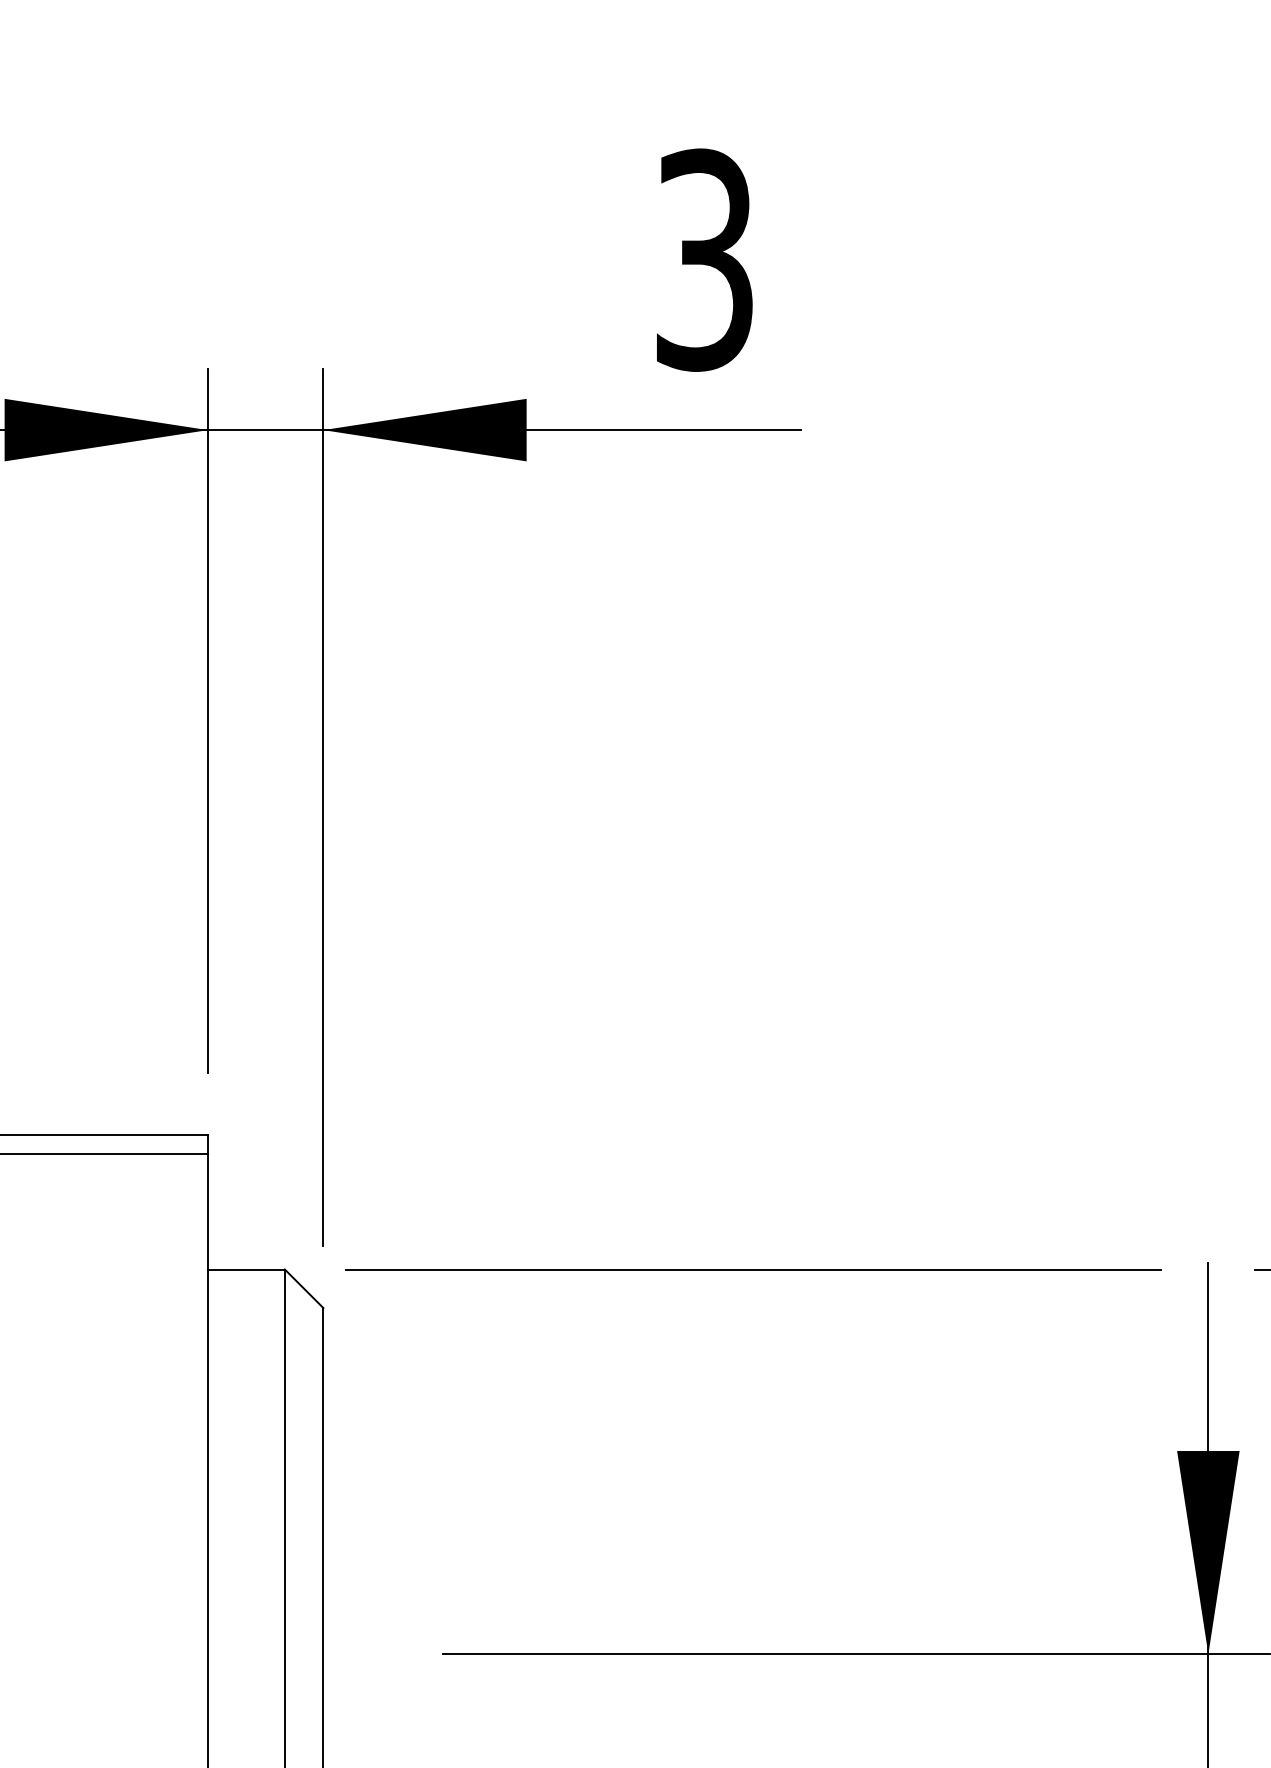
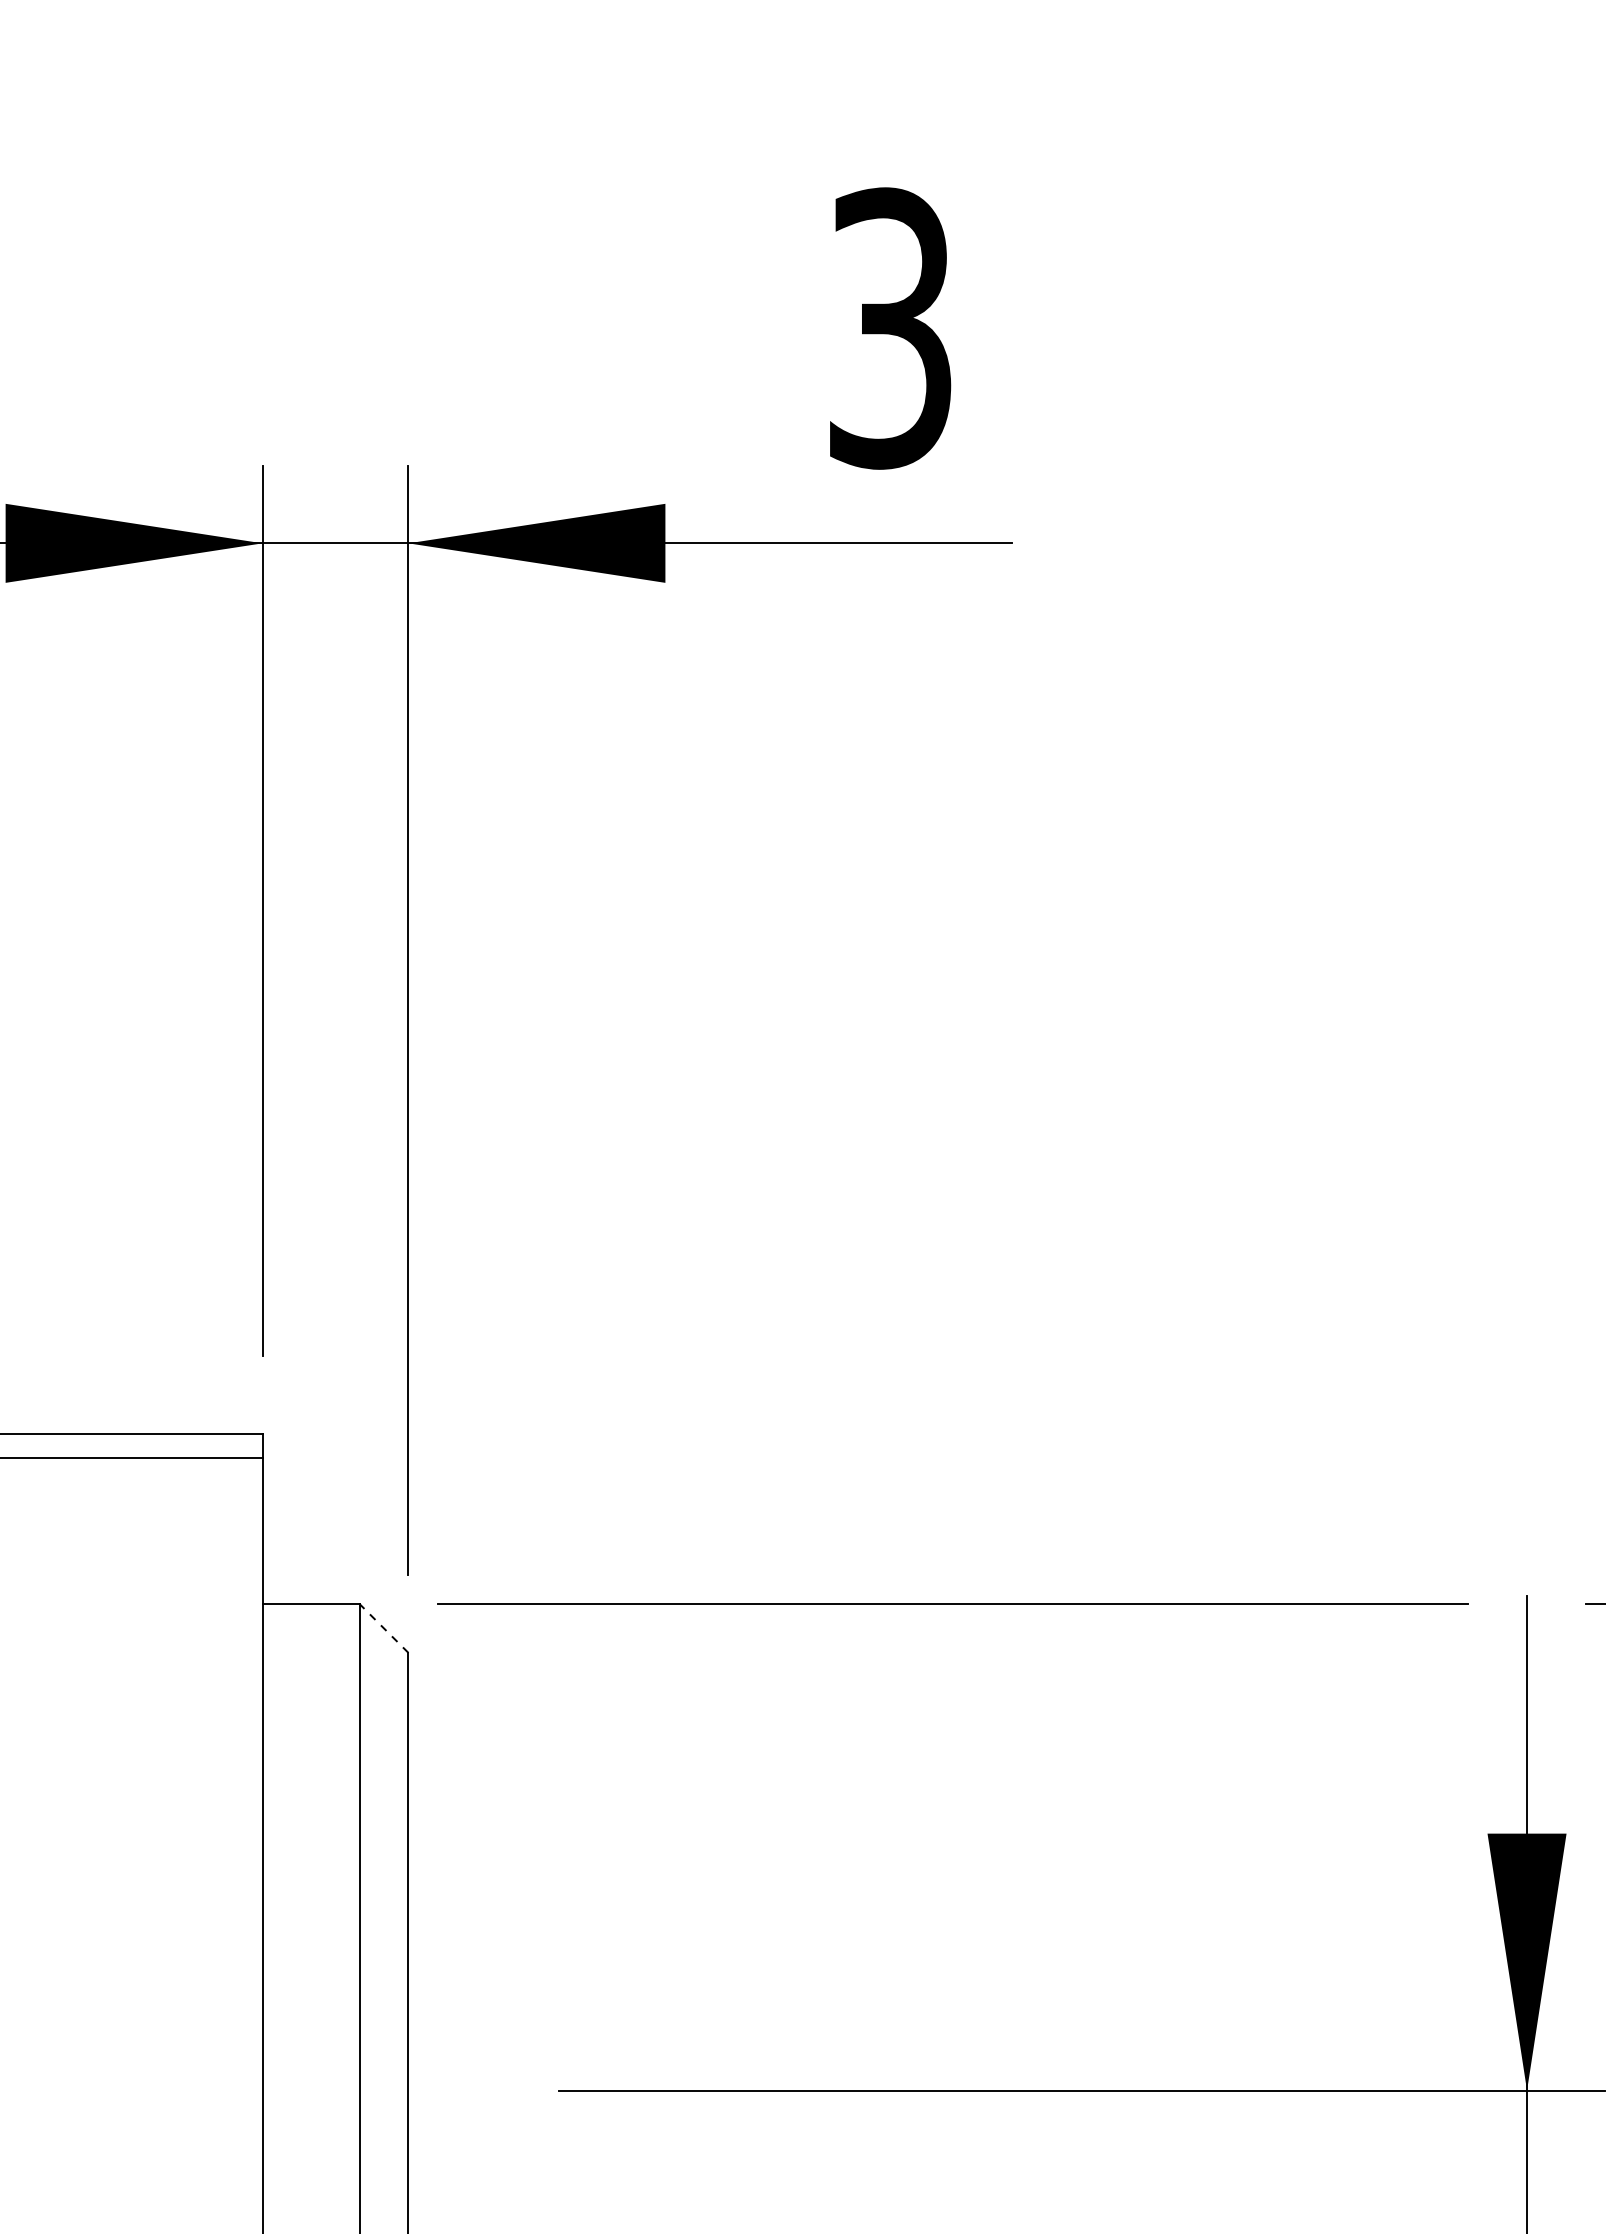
line: (303, 1288) -> (383, 1628), solid -> dashed

